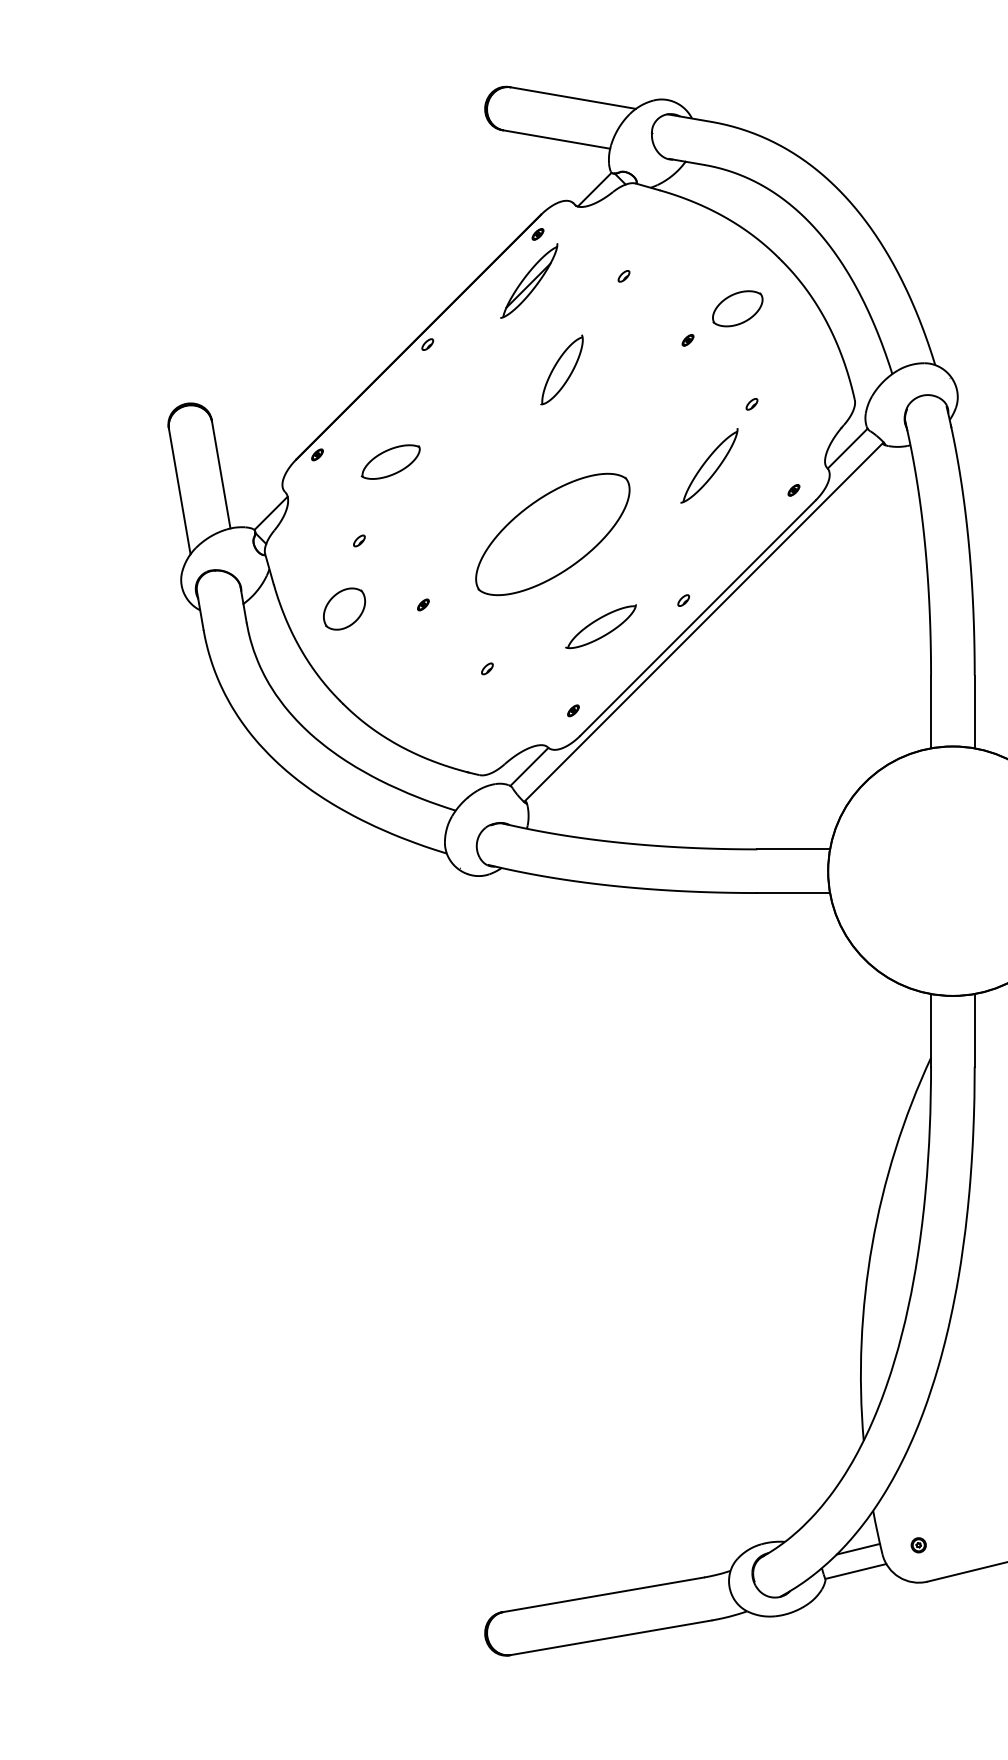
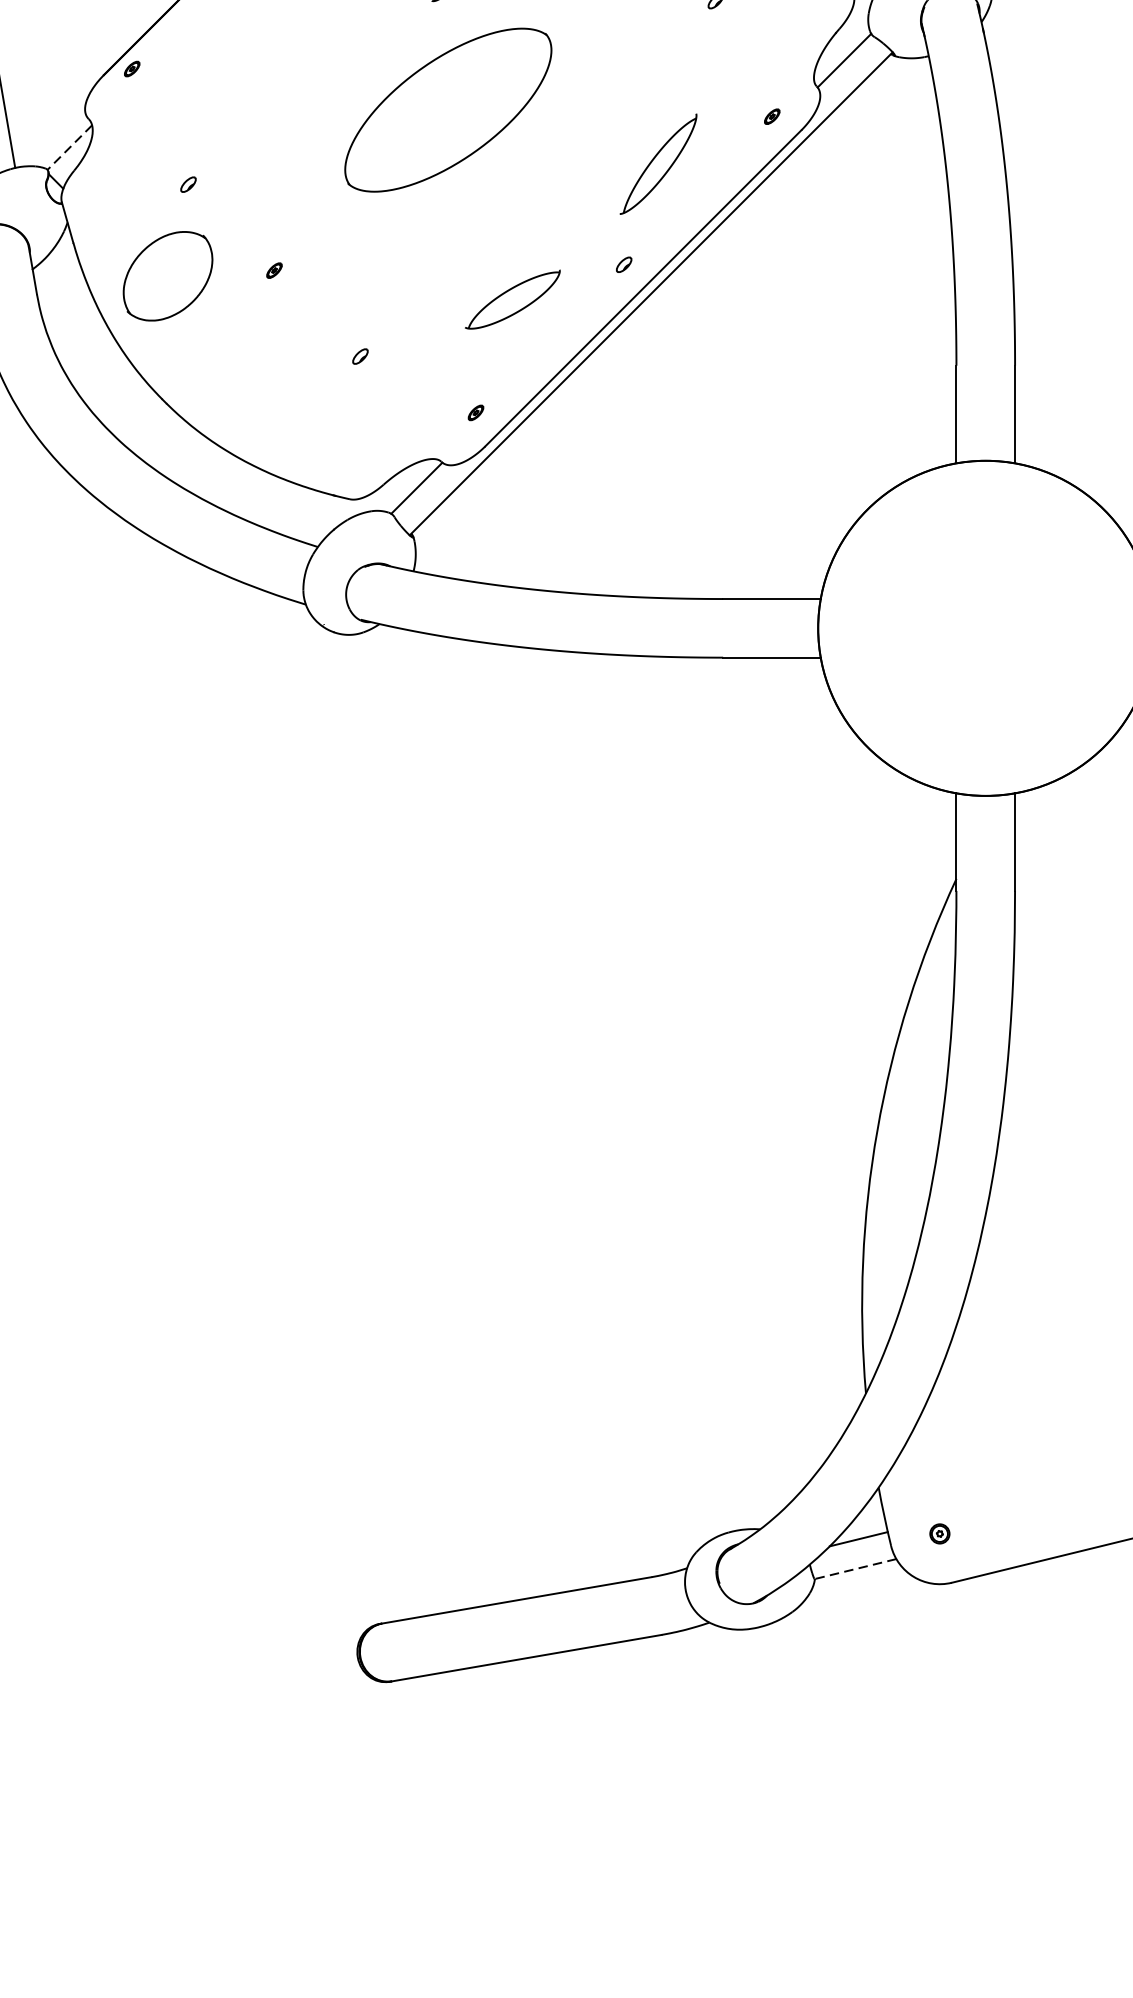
part: (390, 461) -> (230, 77), removed
part: (709, 465) -> (658, 163), moved
line: (271, 513) -> (70, 147), solid -> dashed
part: (552, 534) -> (447, 110), moved
part: (344, 608) -> (168, 275), size x1.6
line: (855, 1571) -> (854, 1569), solid -> dashed

